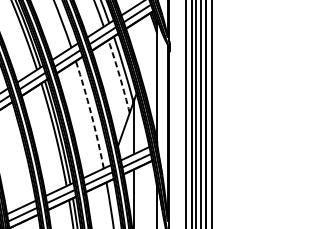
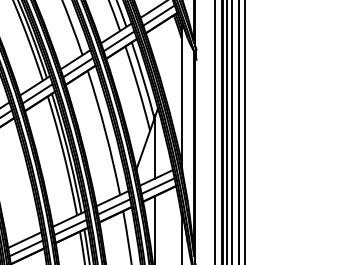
arc: (119, 76) -> (138, 88), dashed -> solid
arc: (91, 114) -> (105, 132), dashed -> solid

